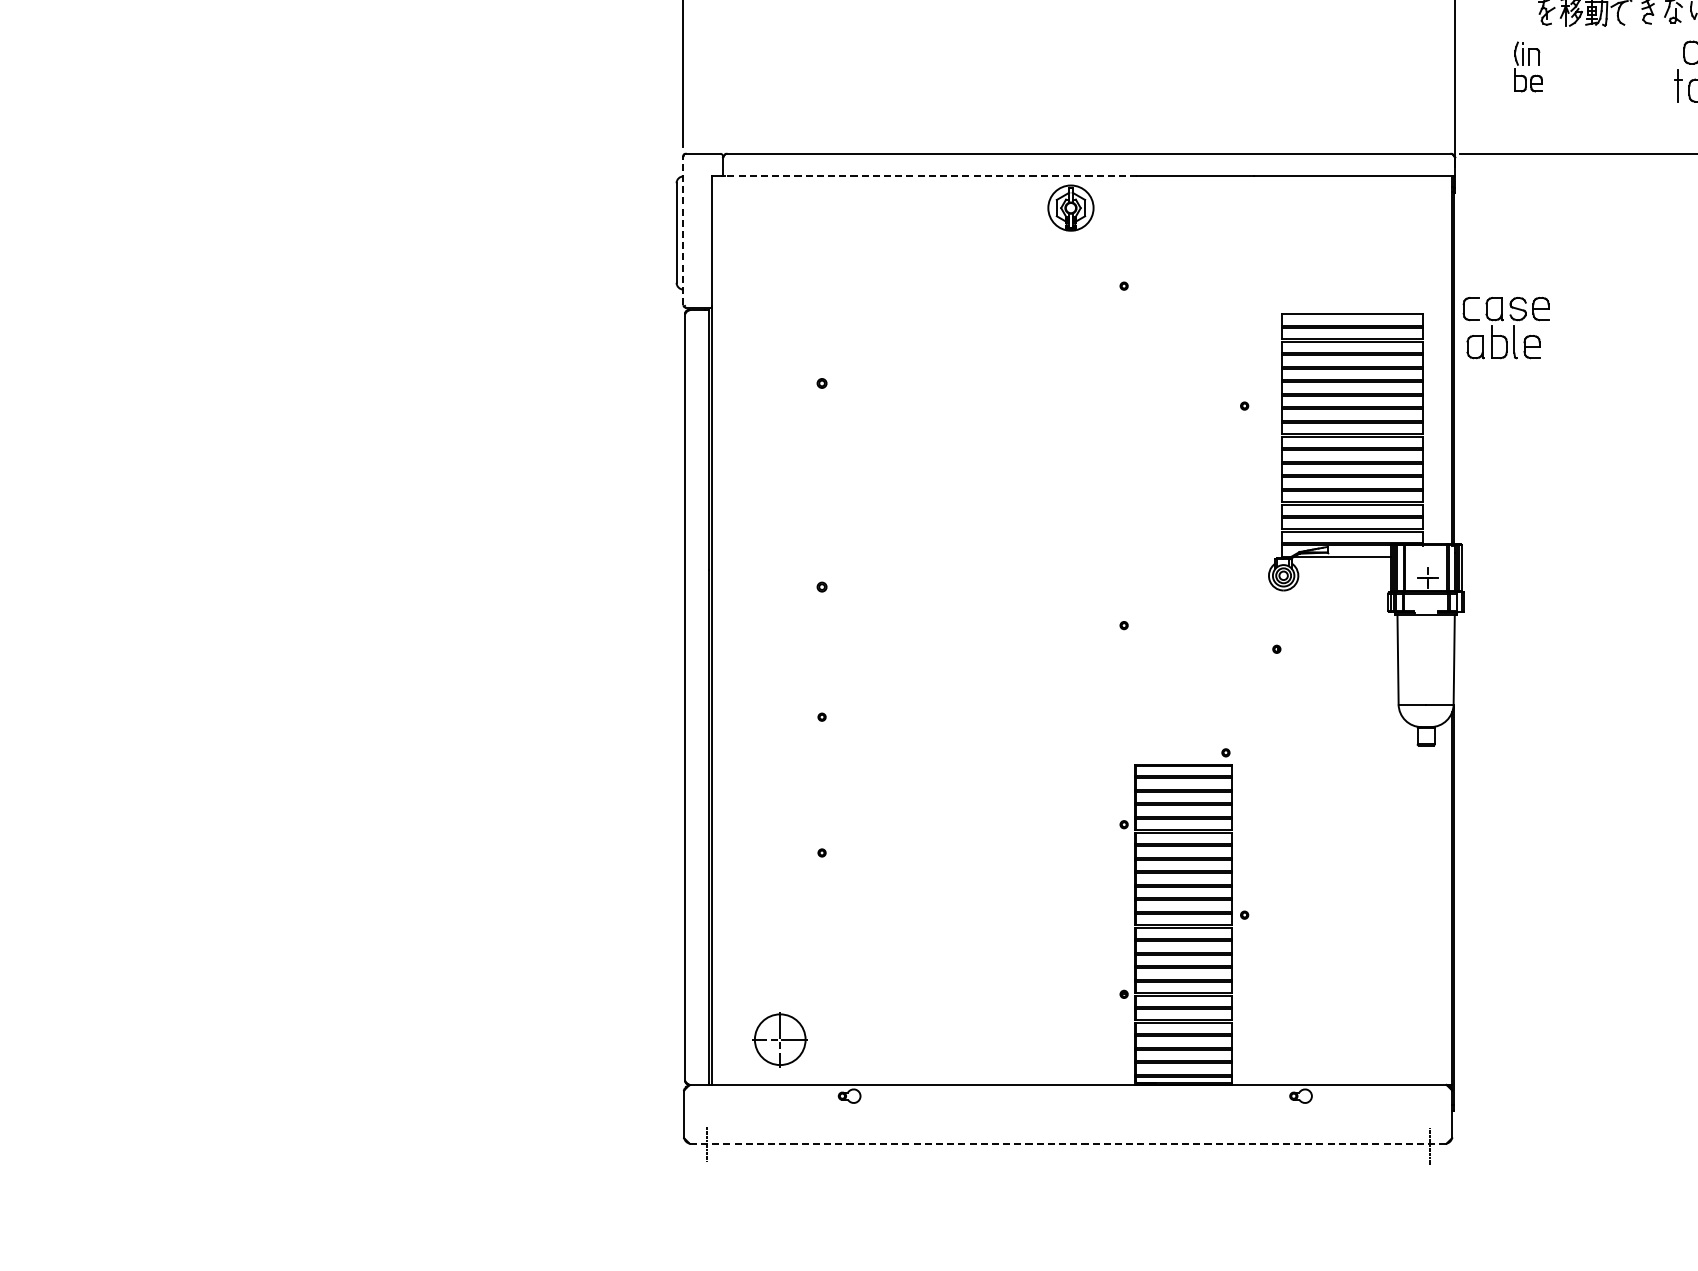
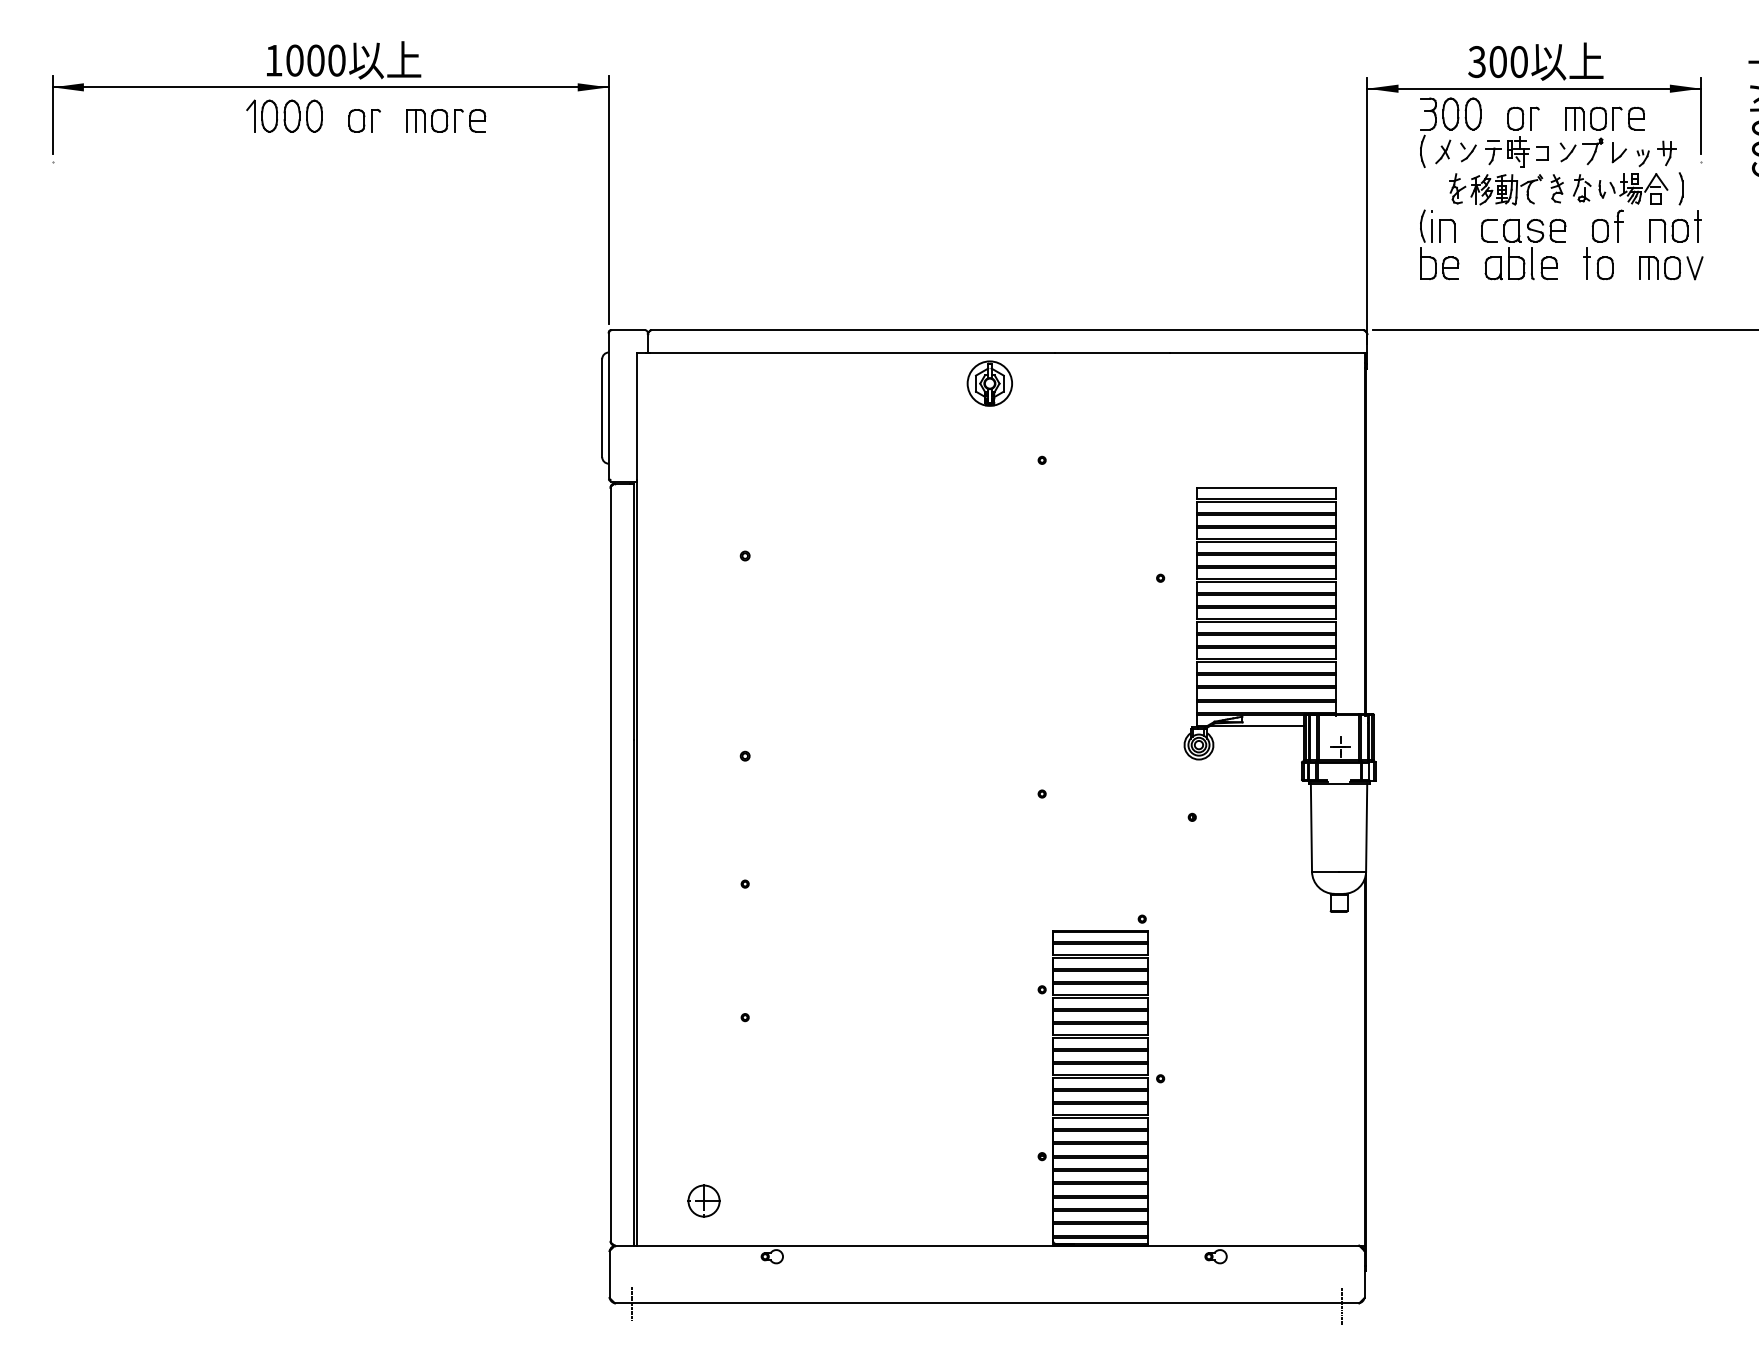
part: (1528, 66) -> (1439, 244), size x1.43
line: (931, 176) -> (852, 352), dashed -> solid
line: (683, 230) -> (608, 405), dashed -> solid
part: (1503, 320) -> (1521, 242), moved
part: (779, 1039) -> (703, 1200), size x0.62
line: (1067, 1143) -> (986, 1303), dashed -> solid

